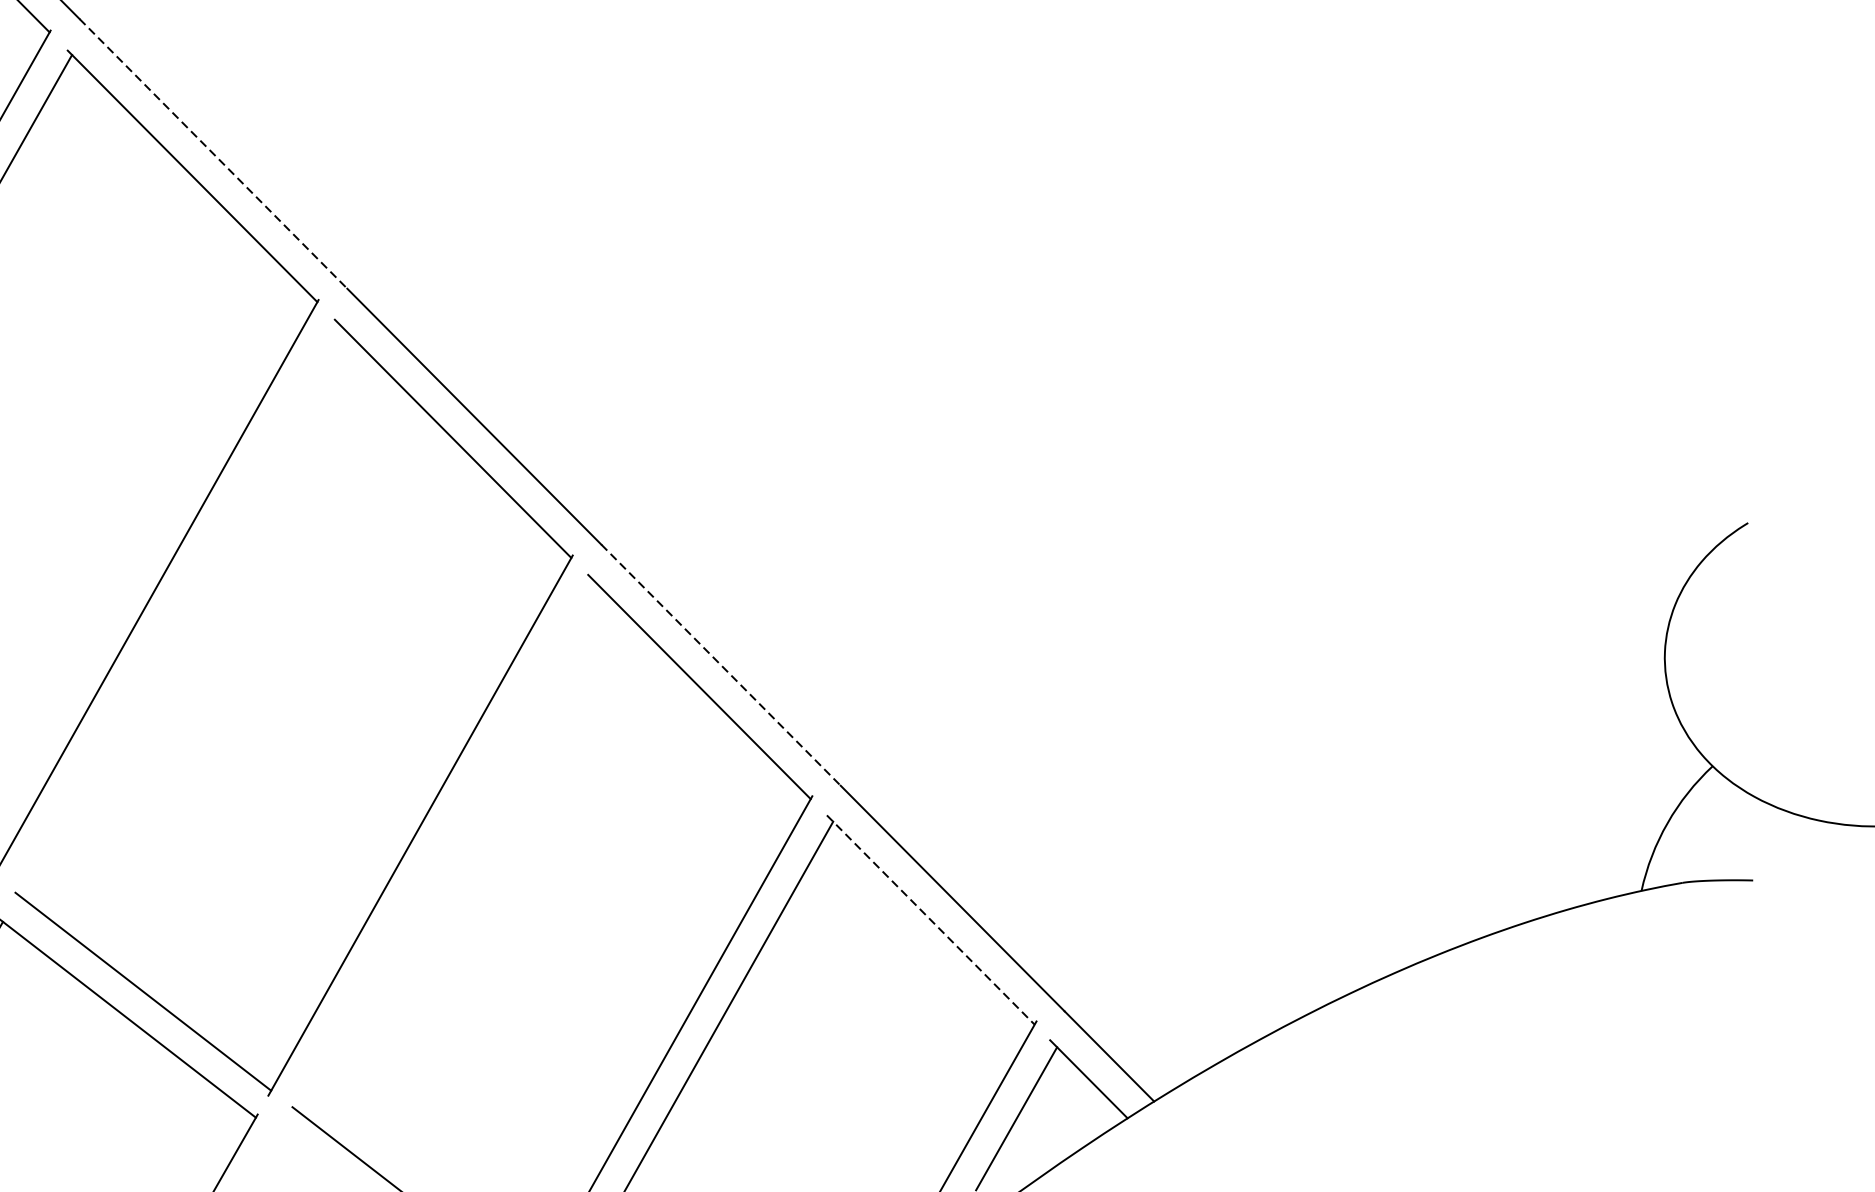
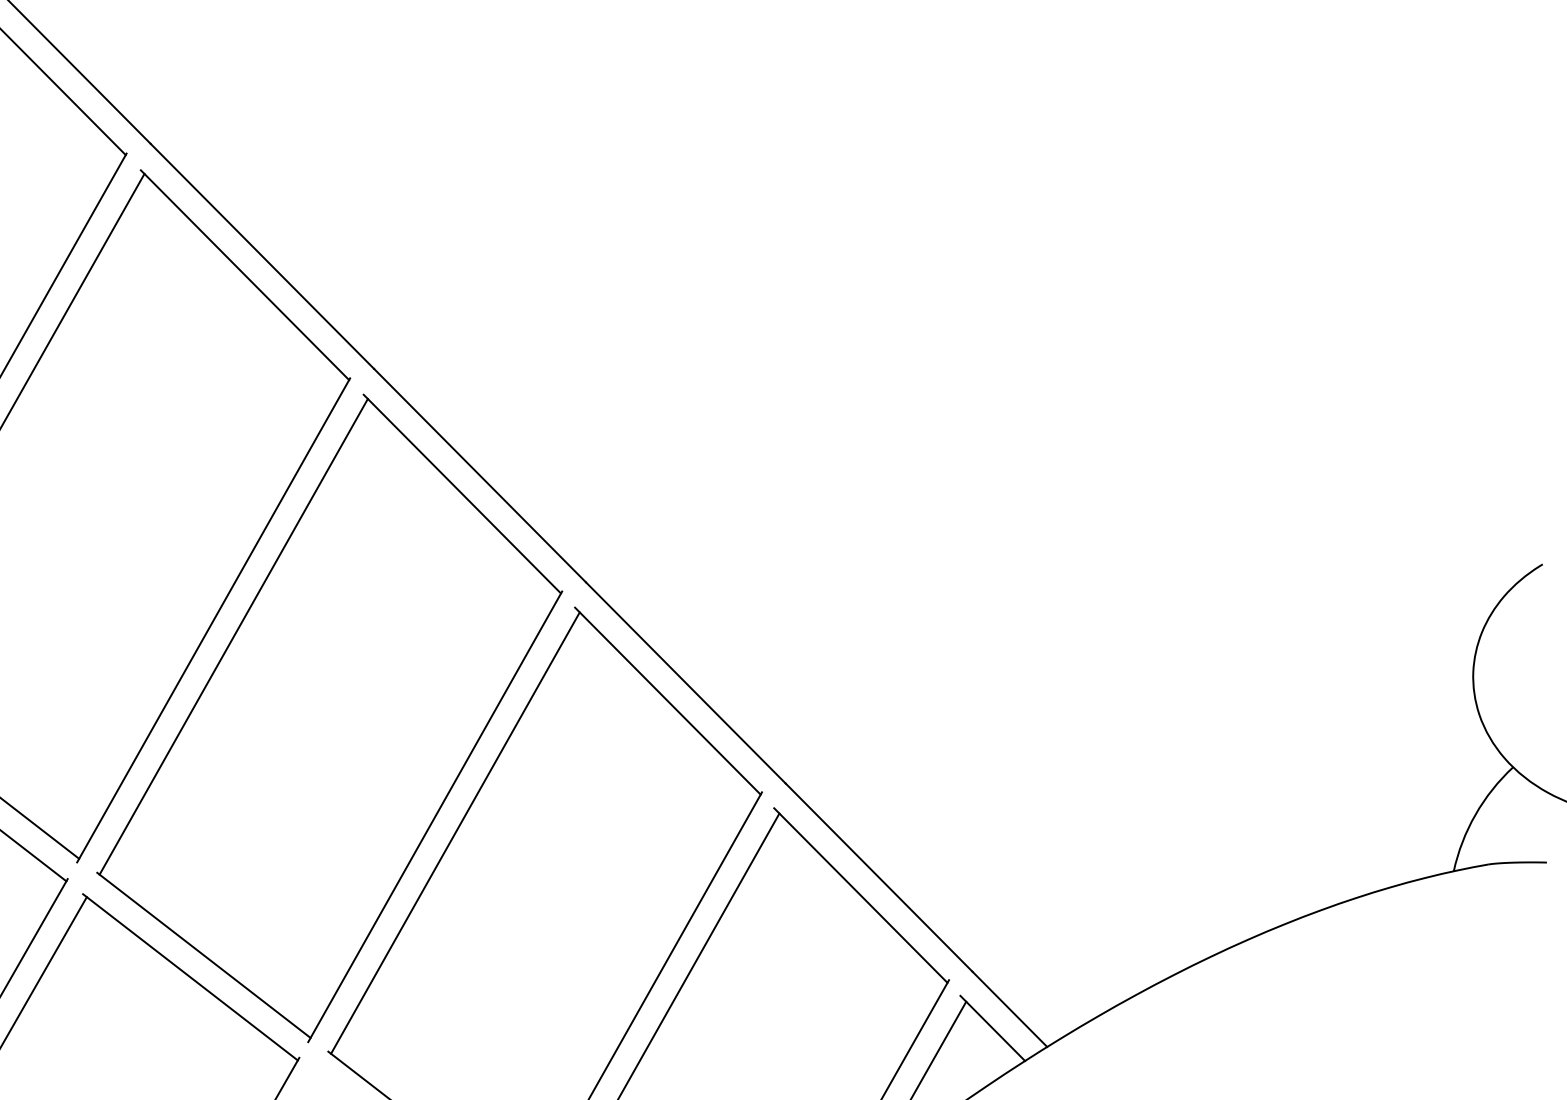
line: (213, 153) -> (262, 256), dashed -> solid
line: (178, 609) -> (233, 636), added
line: (720, 664) -> (685, 682), dashed -> solid
line: (444, 844) -> (455, 832), added
line: (931, 919) -> (861, 895), dashed -> solid

